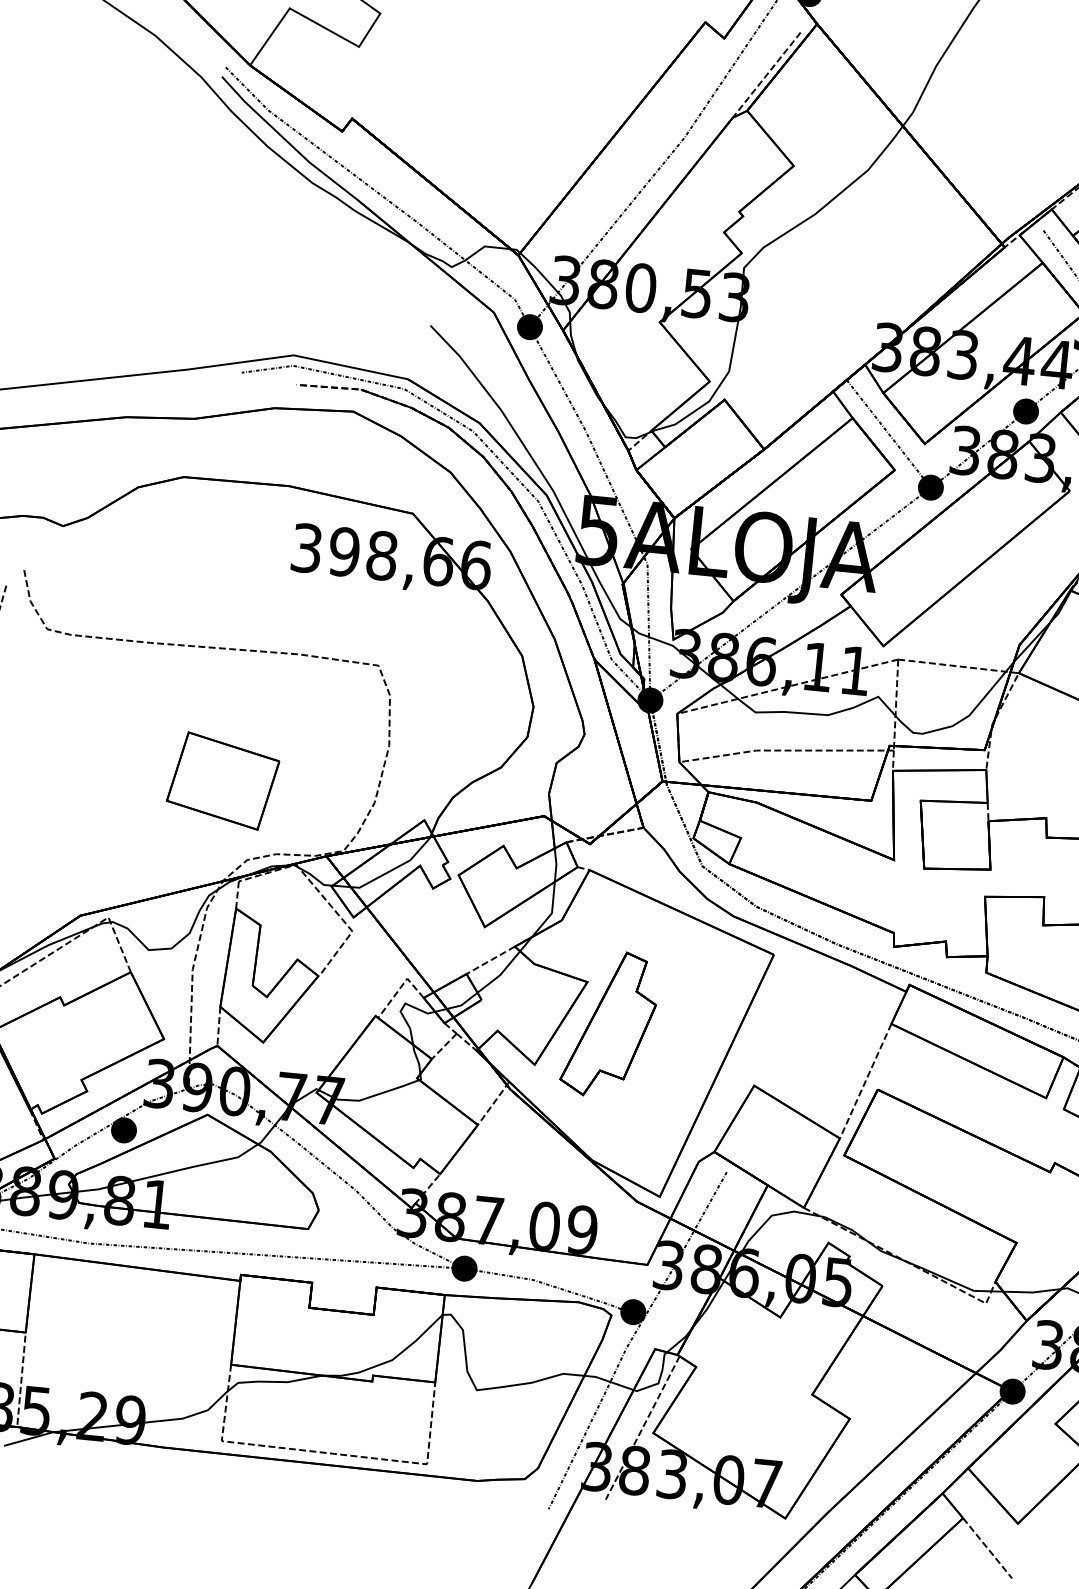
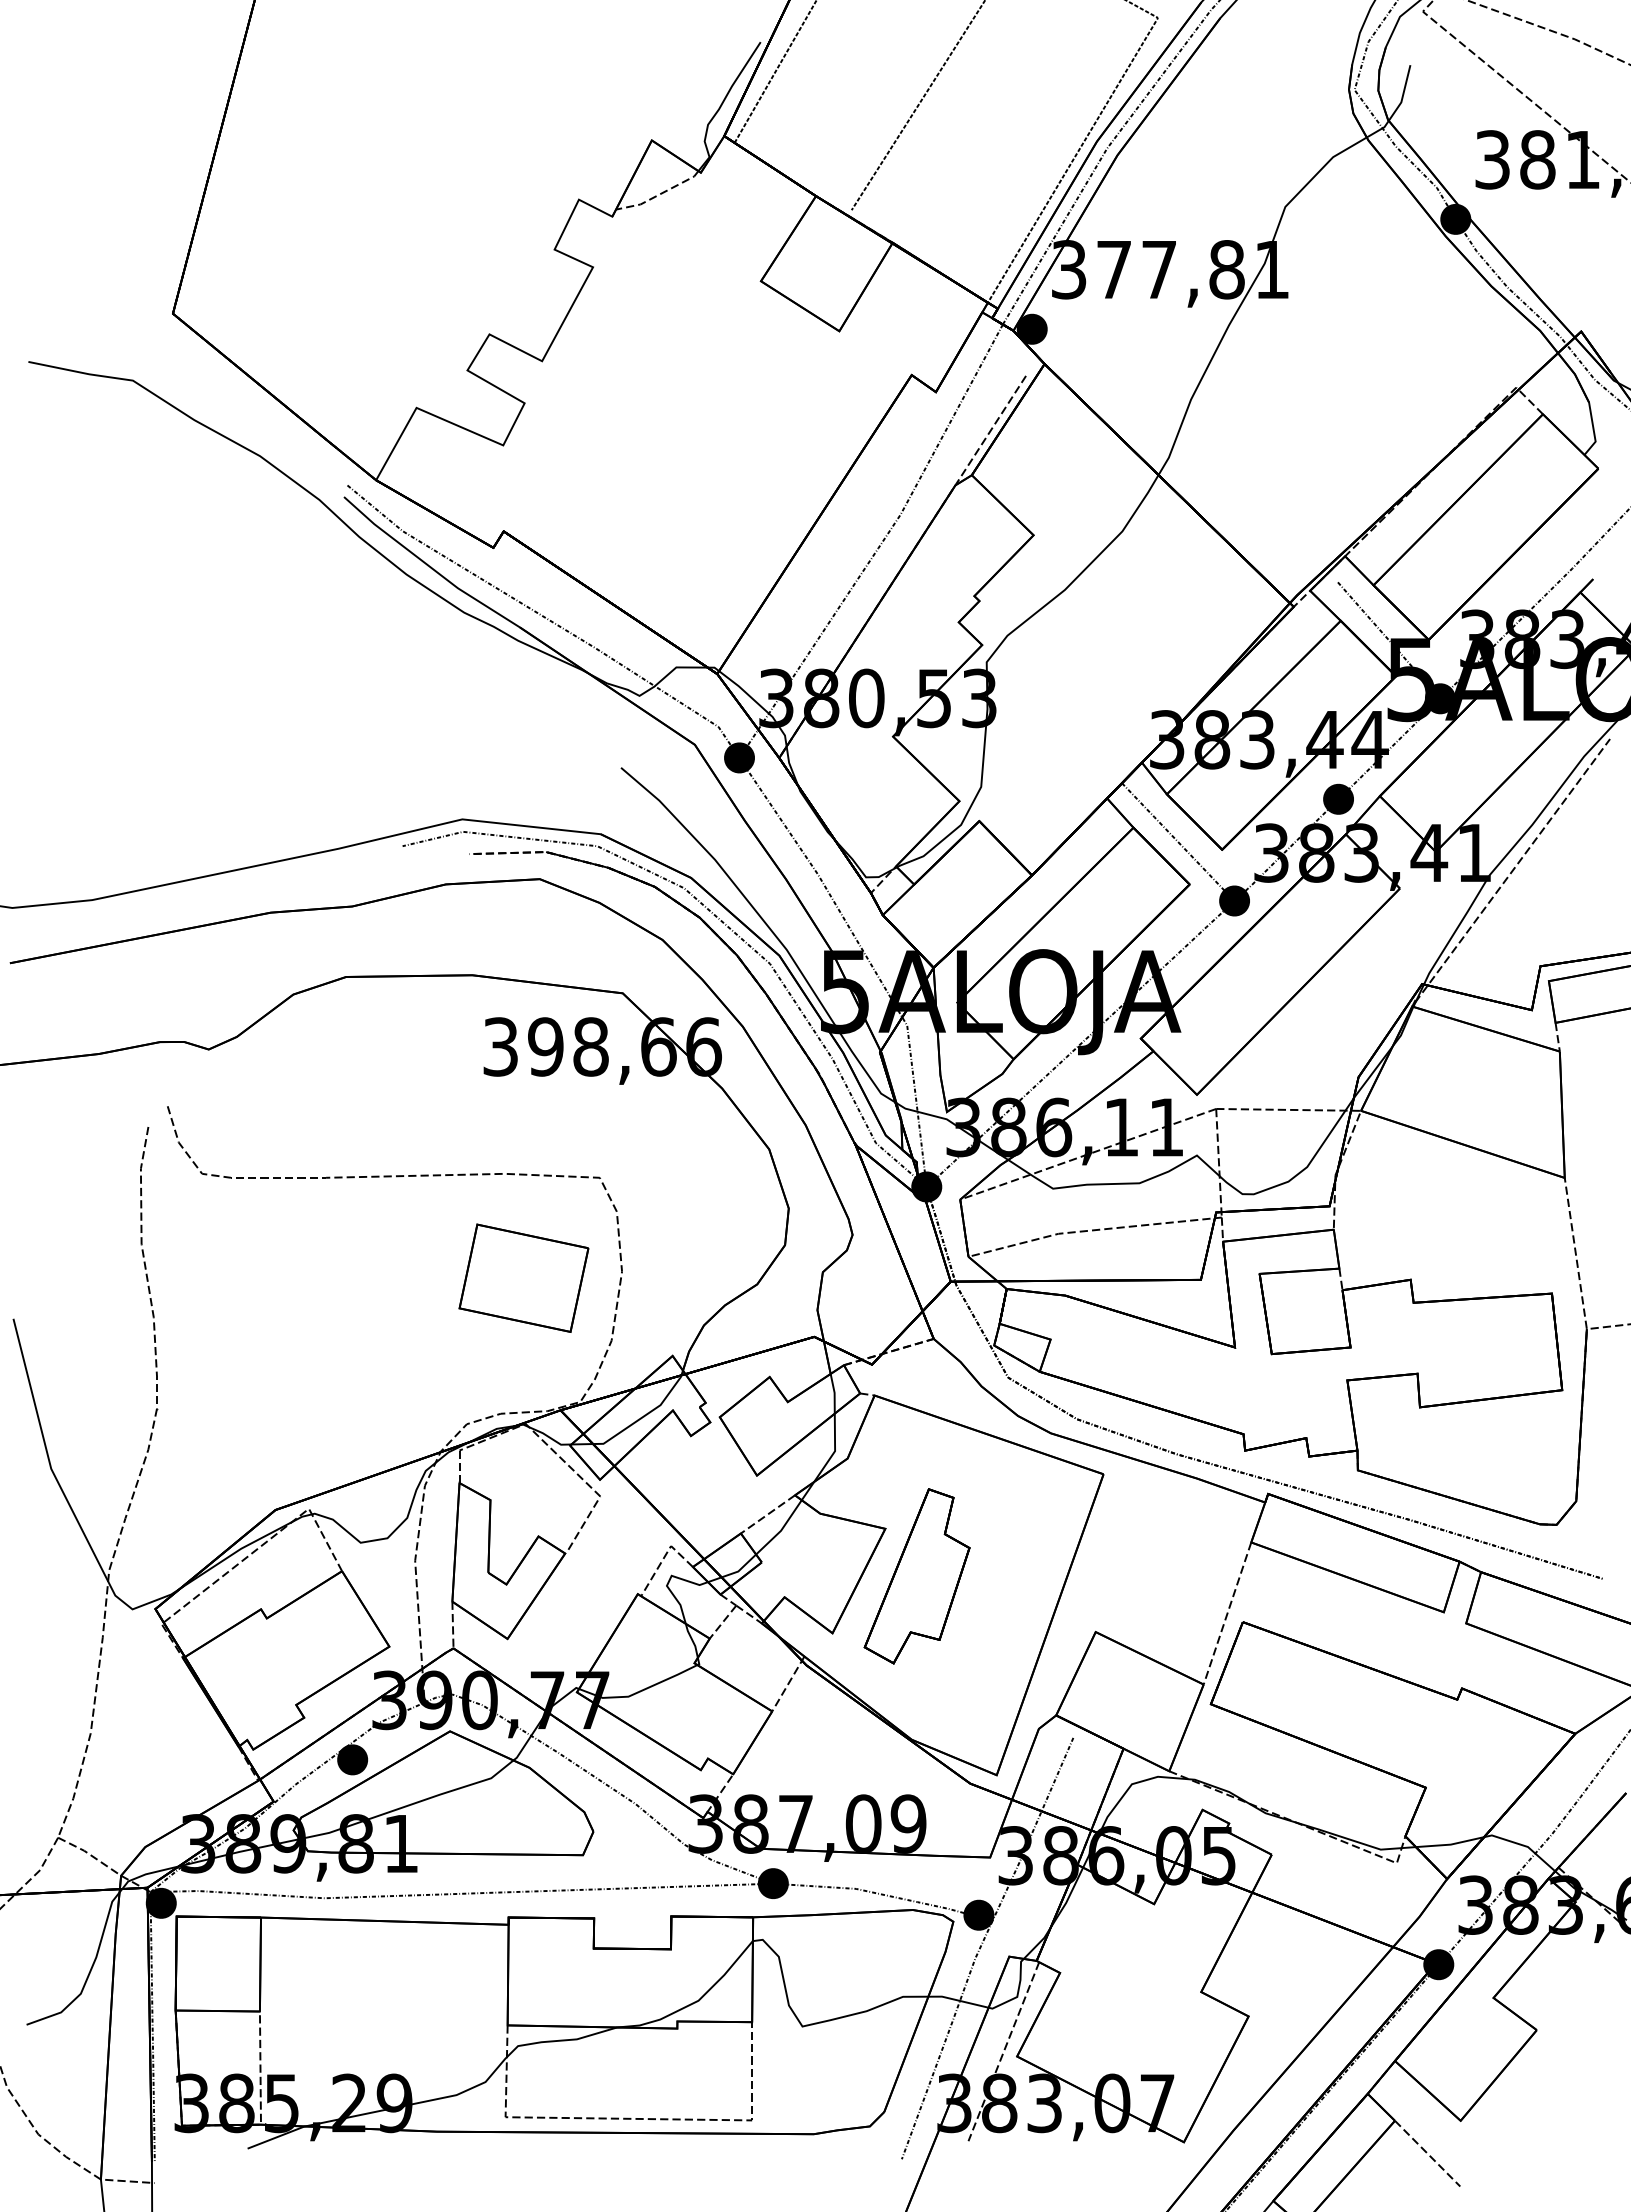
part: (222, 780) -> (523, 1277), moved

